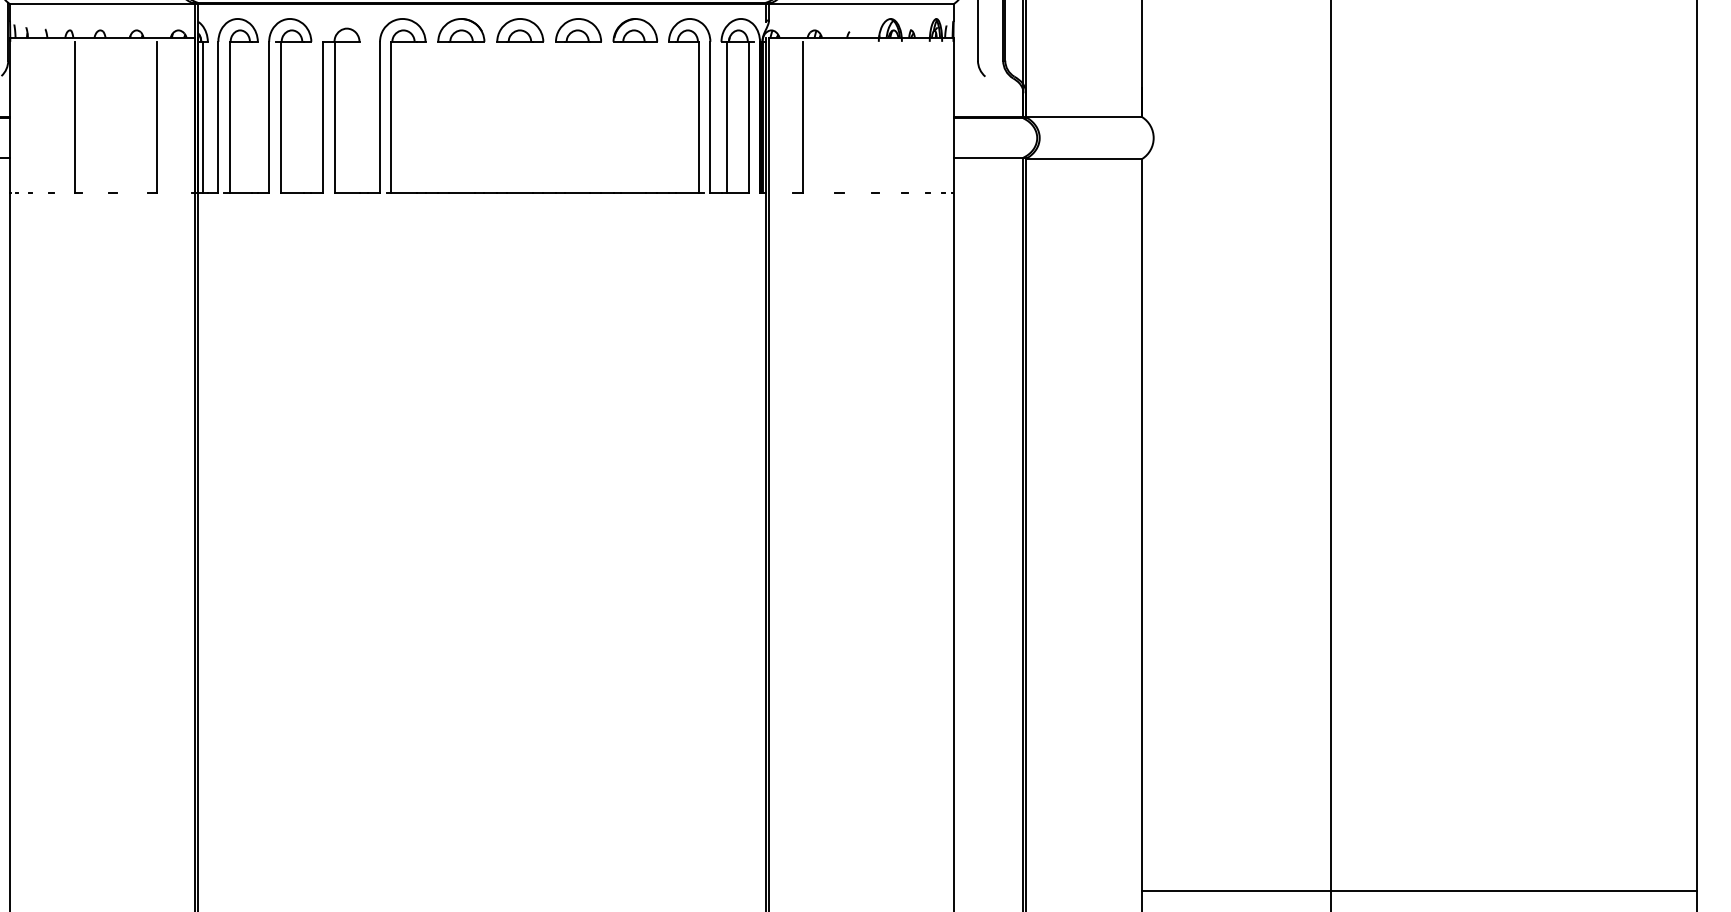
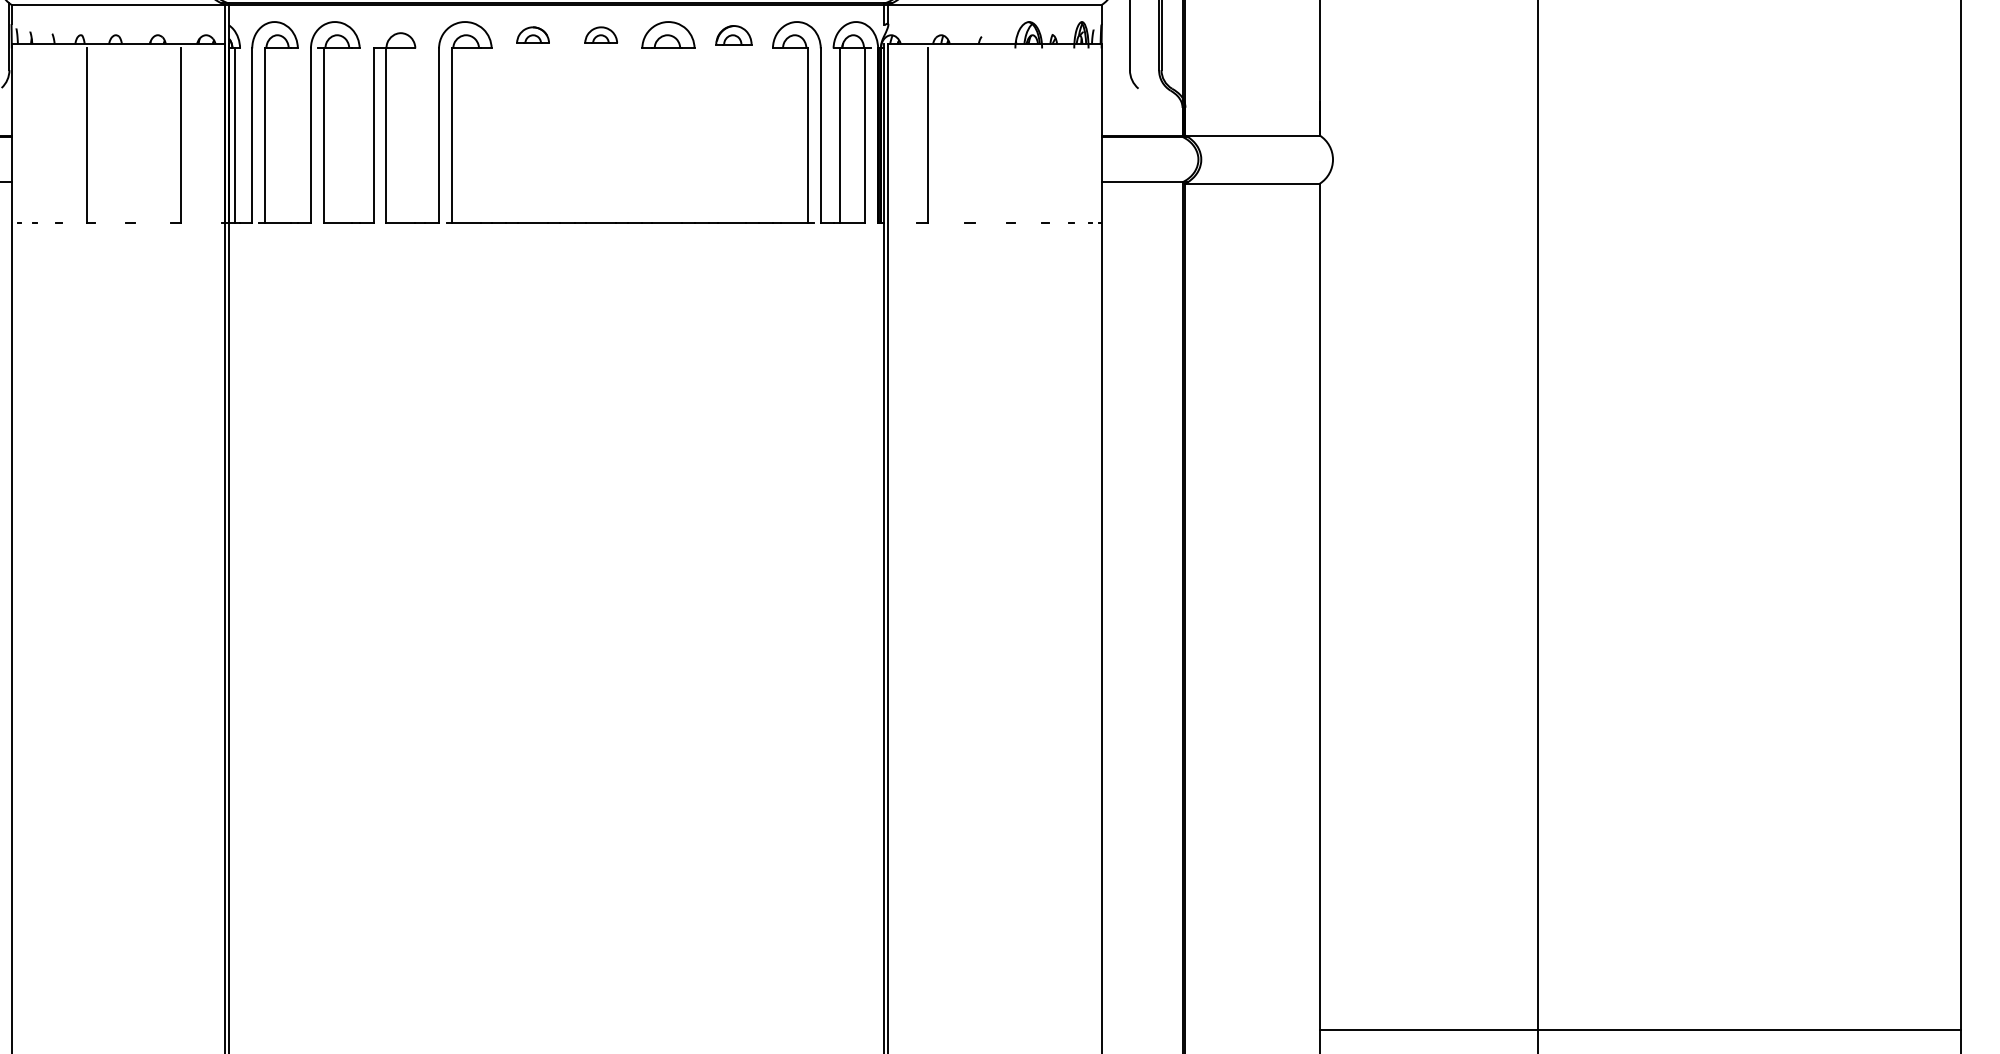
part: (461, 30) -> (533, 35), size x0.6
part: (520, 30) -> (601, 35), size x0.6
part: (634, 30) -> (733, 35), size x0.7

